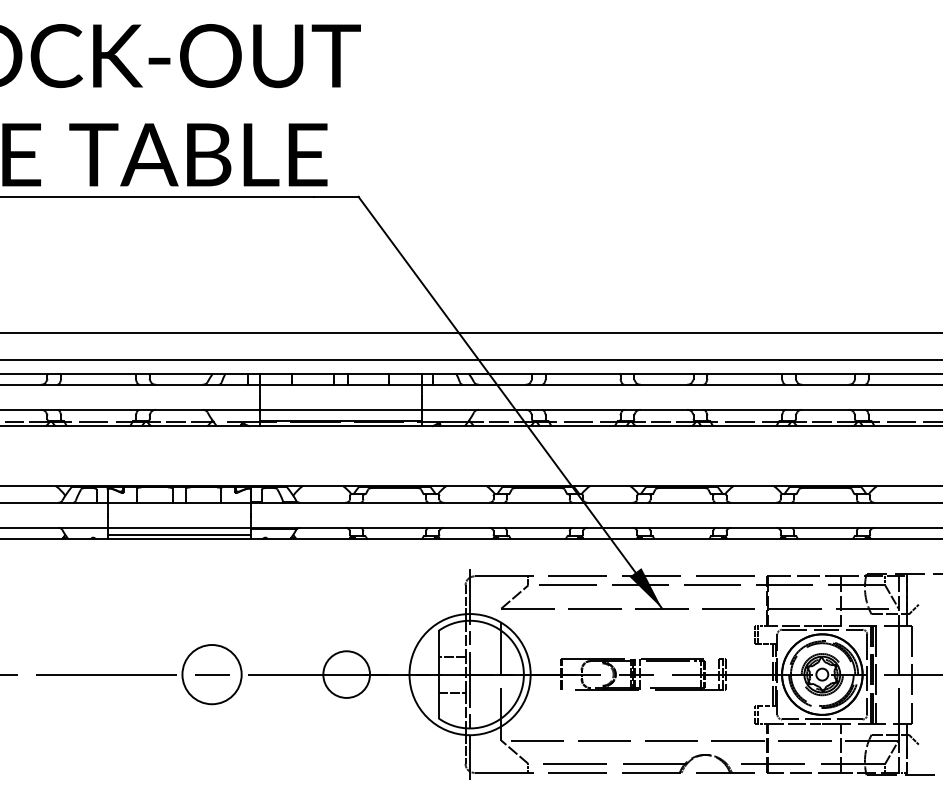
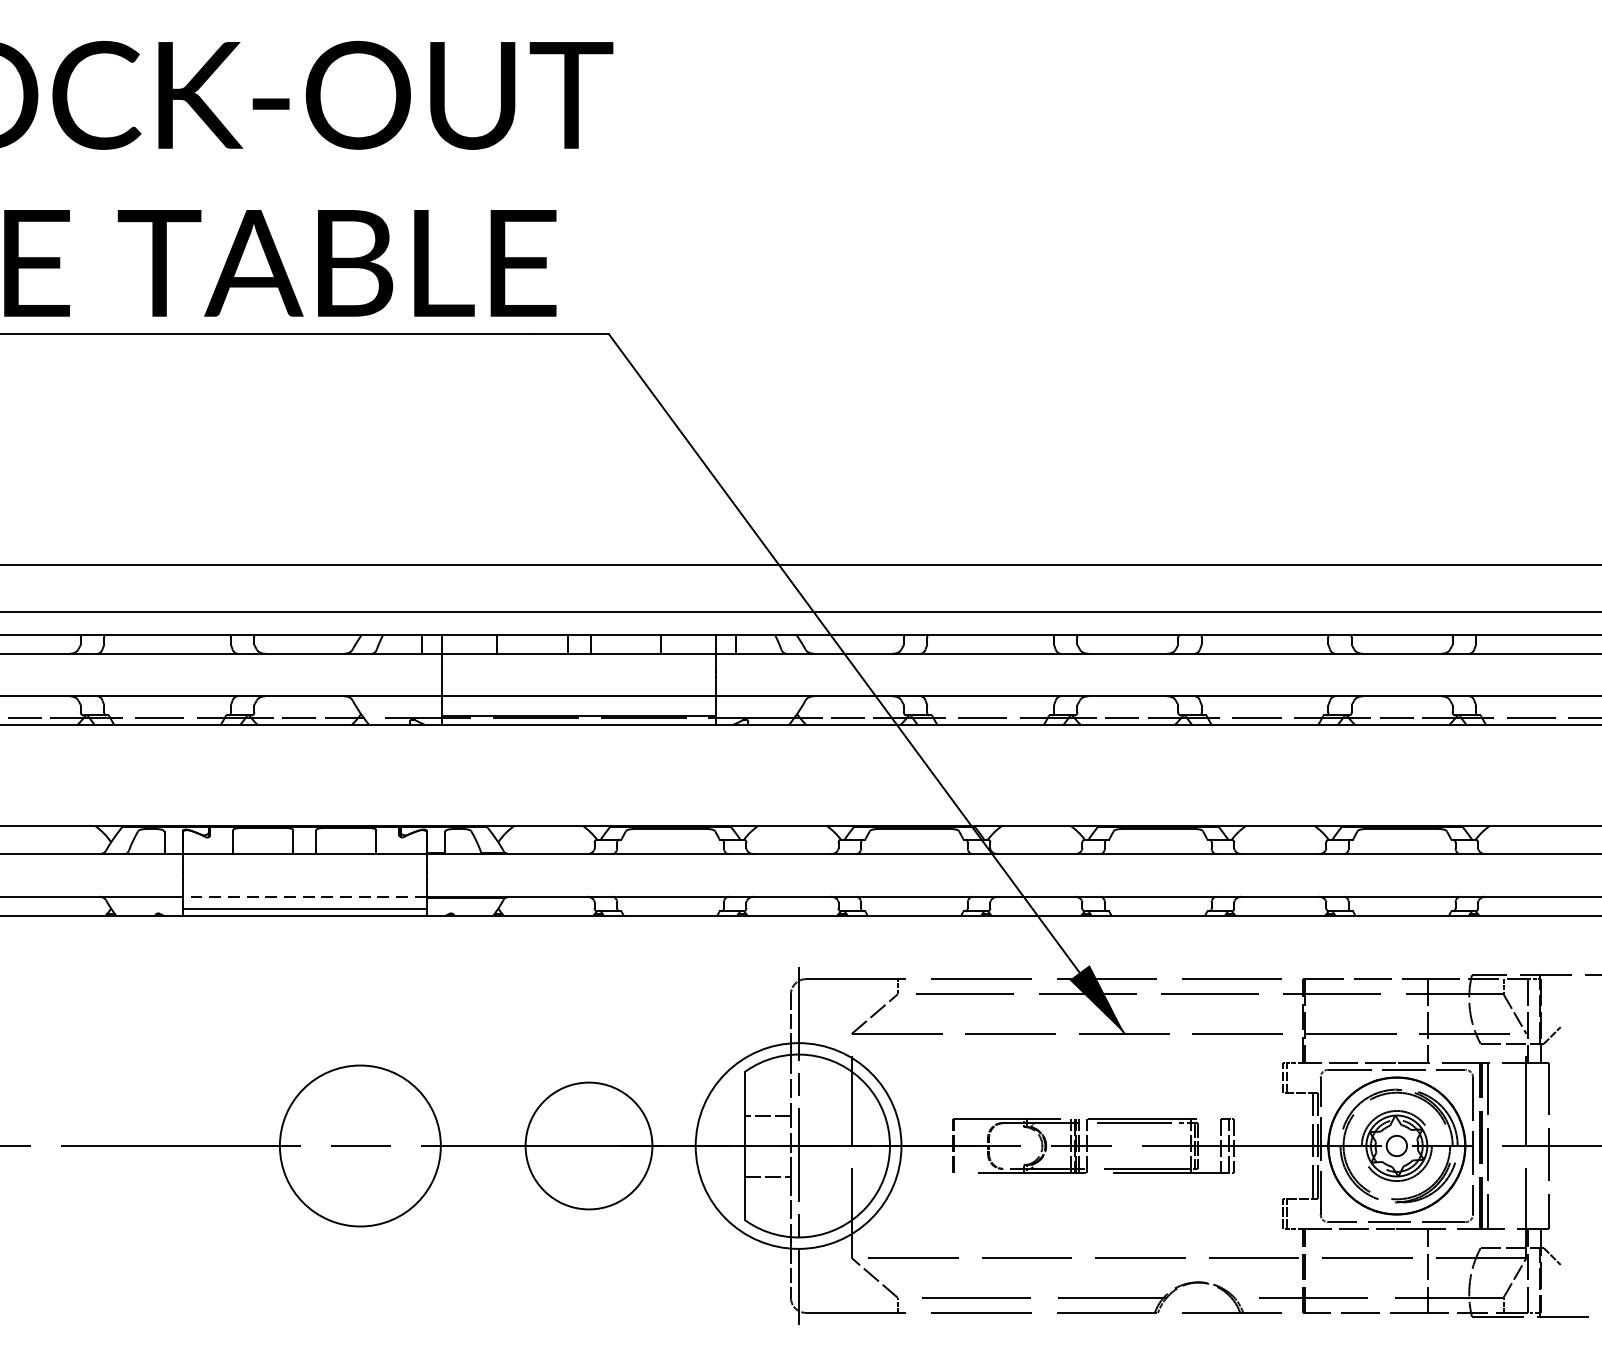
line: (179, 527) -> (305, 896), solid -> dashed
circle: (211, 674) -> (359, 1145), size x1.6
circle: (346, 674) -> (588, 1145), size x1.6

